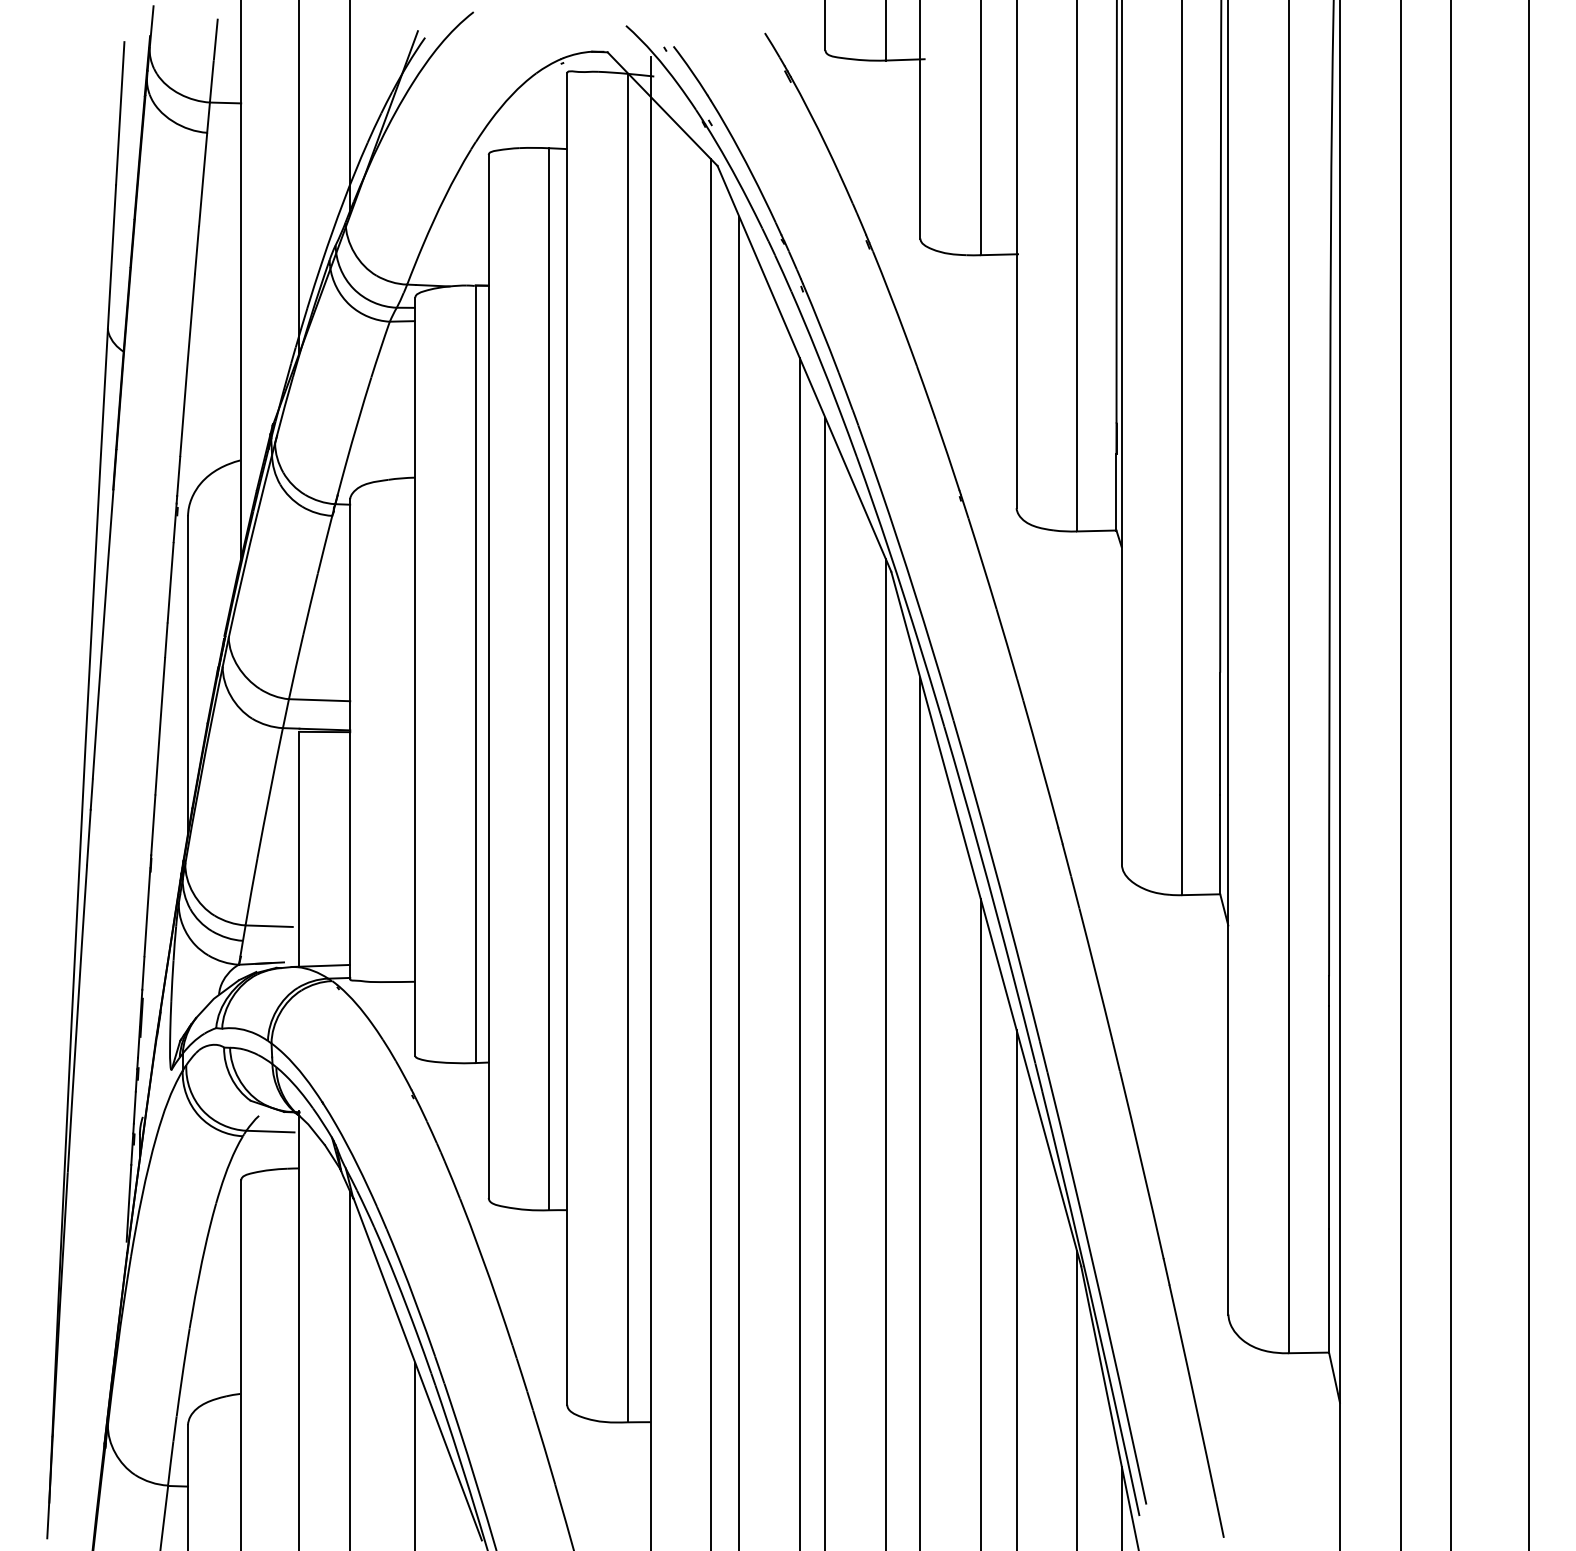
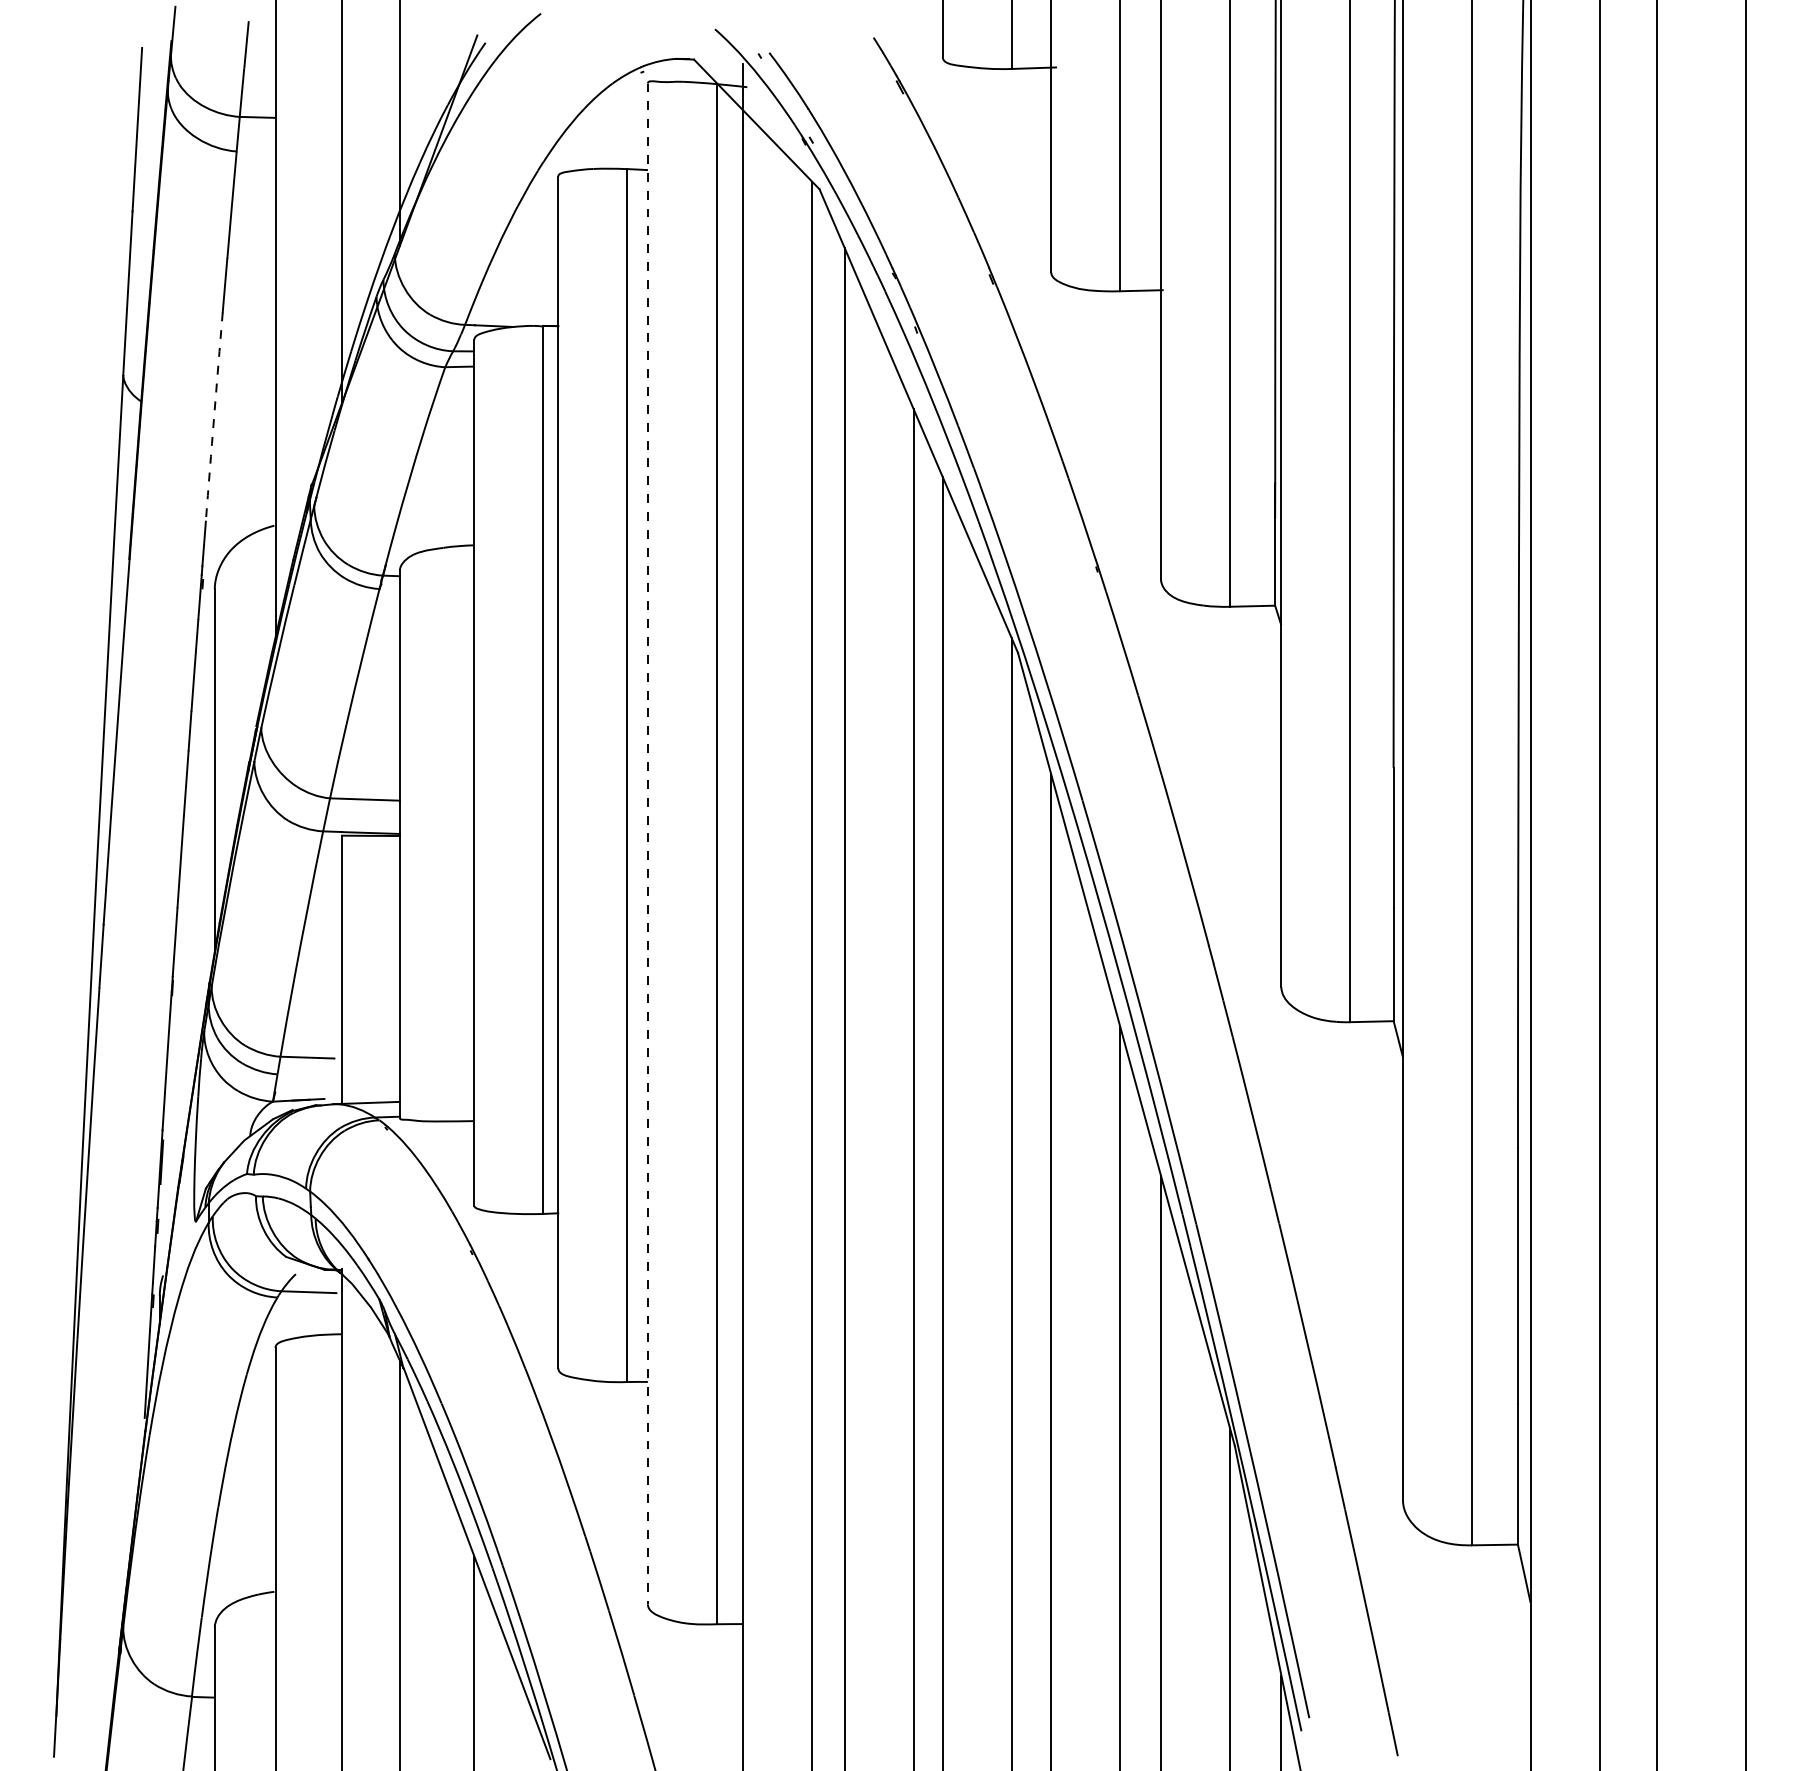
arc: (187, 365) -> (214, 417), solid -> dashed
line: (567, 739) -> (648, 844), solid -> dashed

